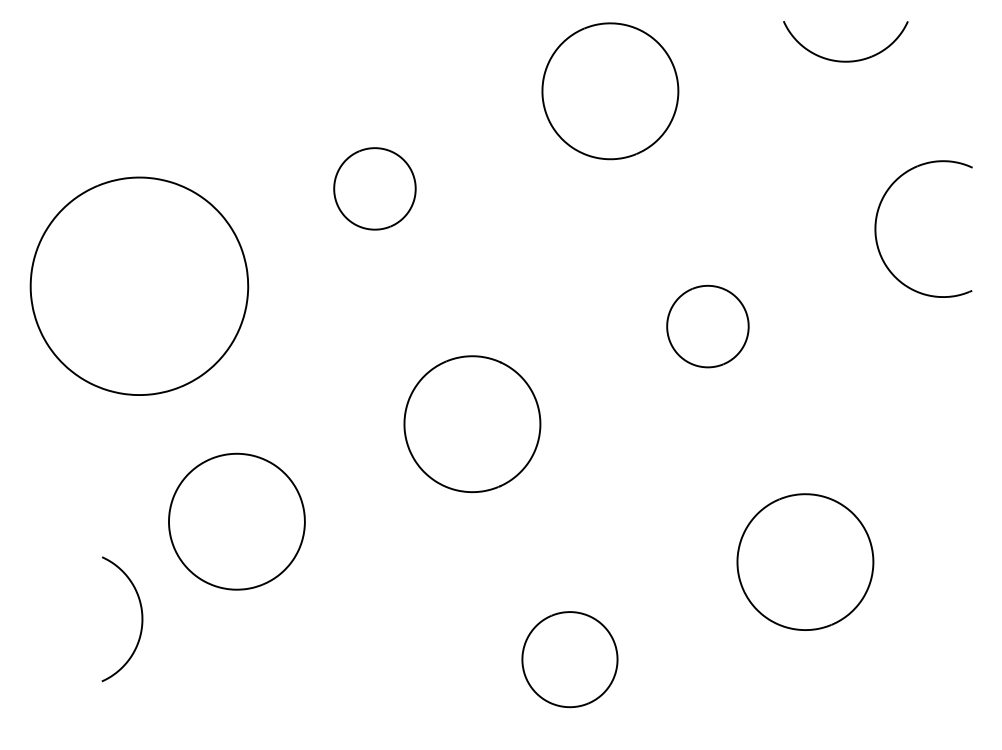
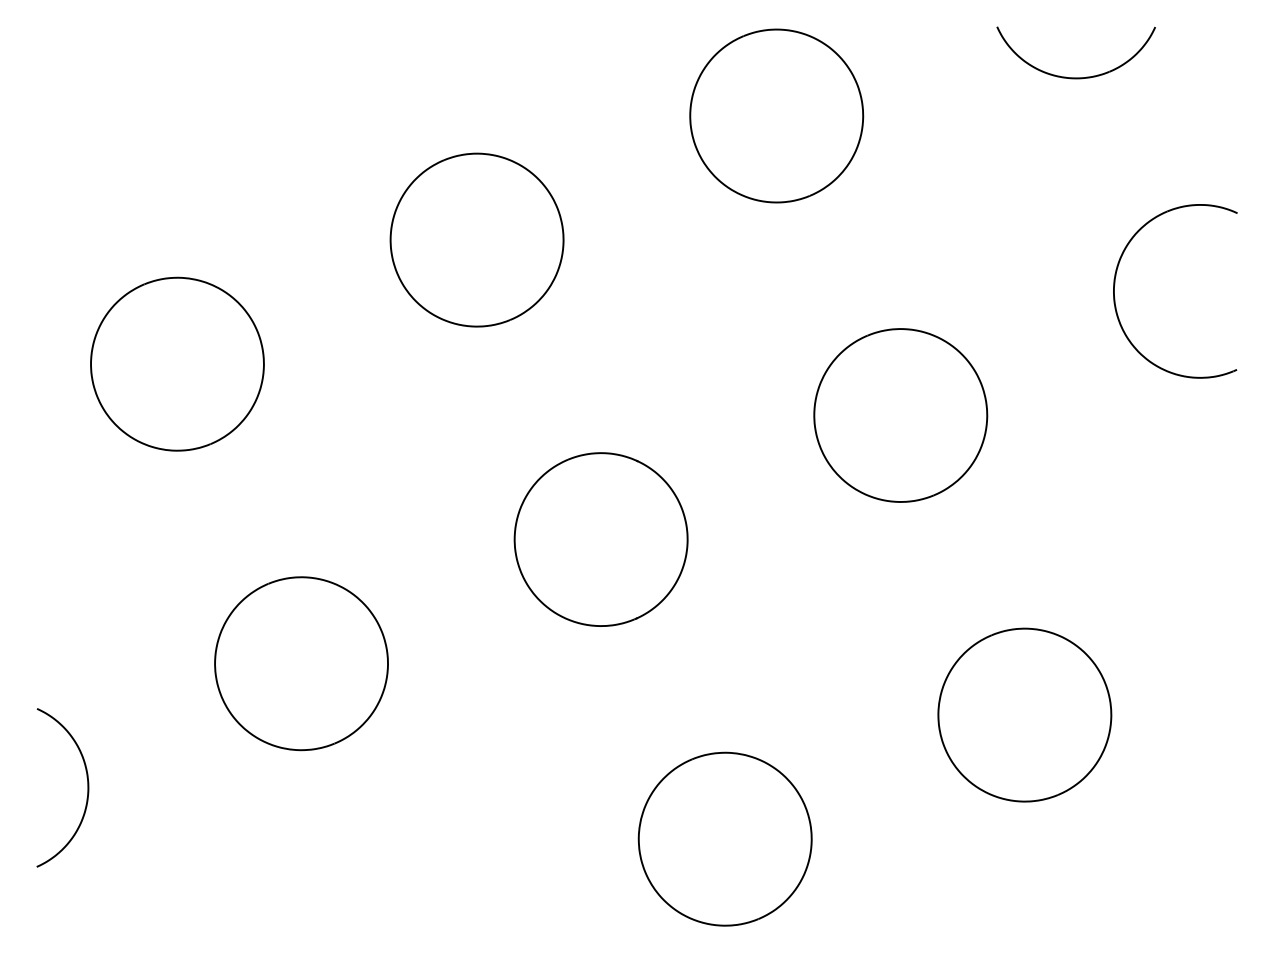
part: (374, 188) -> (476, 239), size x1.67
part: (139, 286) -> (177, 364), size x0.62
part: (707, 326) -> (900, 415), size x1.67
curve: (141, 619) -> (87, 788), moved
part: (569, 659) -> (724, 838), size x1.43

